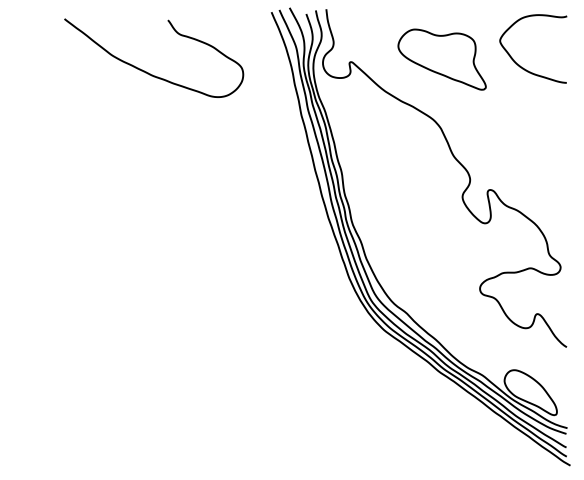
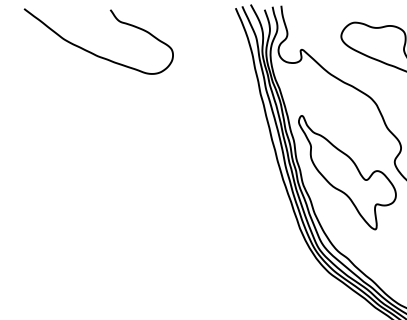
curve: (146, 71) -> (92, 52), moved
part: (405, 209) -> (347, 172), added

